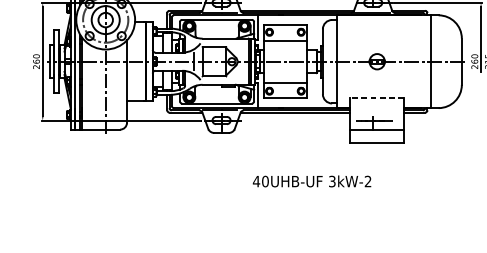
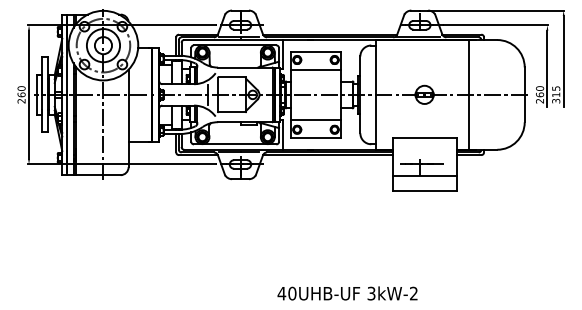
line: (431, 61) -> (469, 94), moved
line: (377, 97) -> (424, 137), dashed -> solid
text: (312, 181) -> (347, 293), moved

